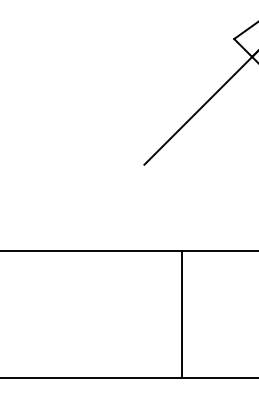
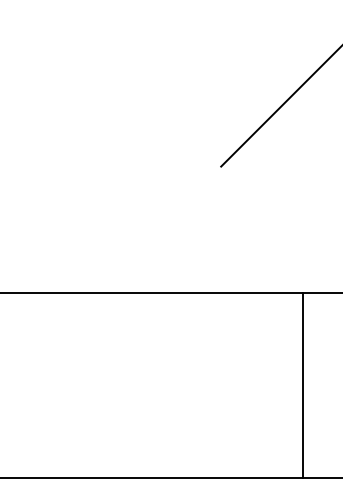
line: (182, 314) -> (302, 385), moved

